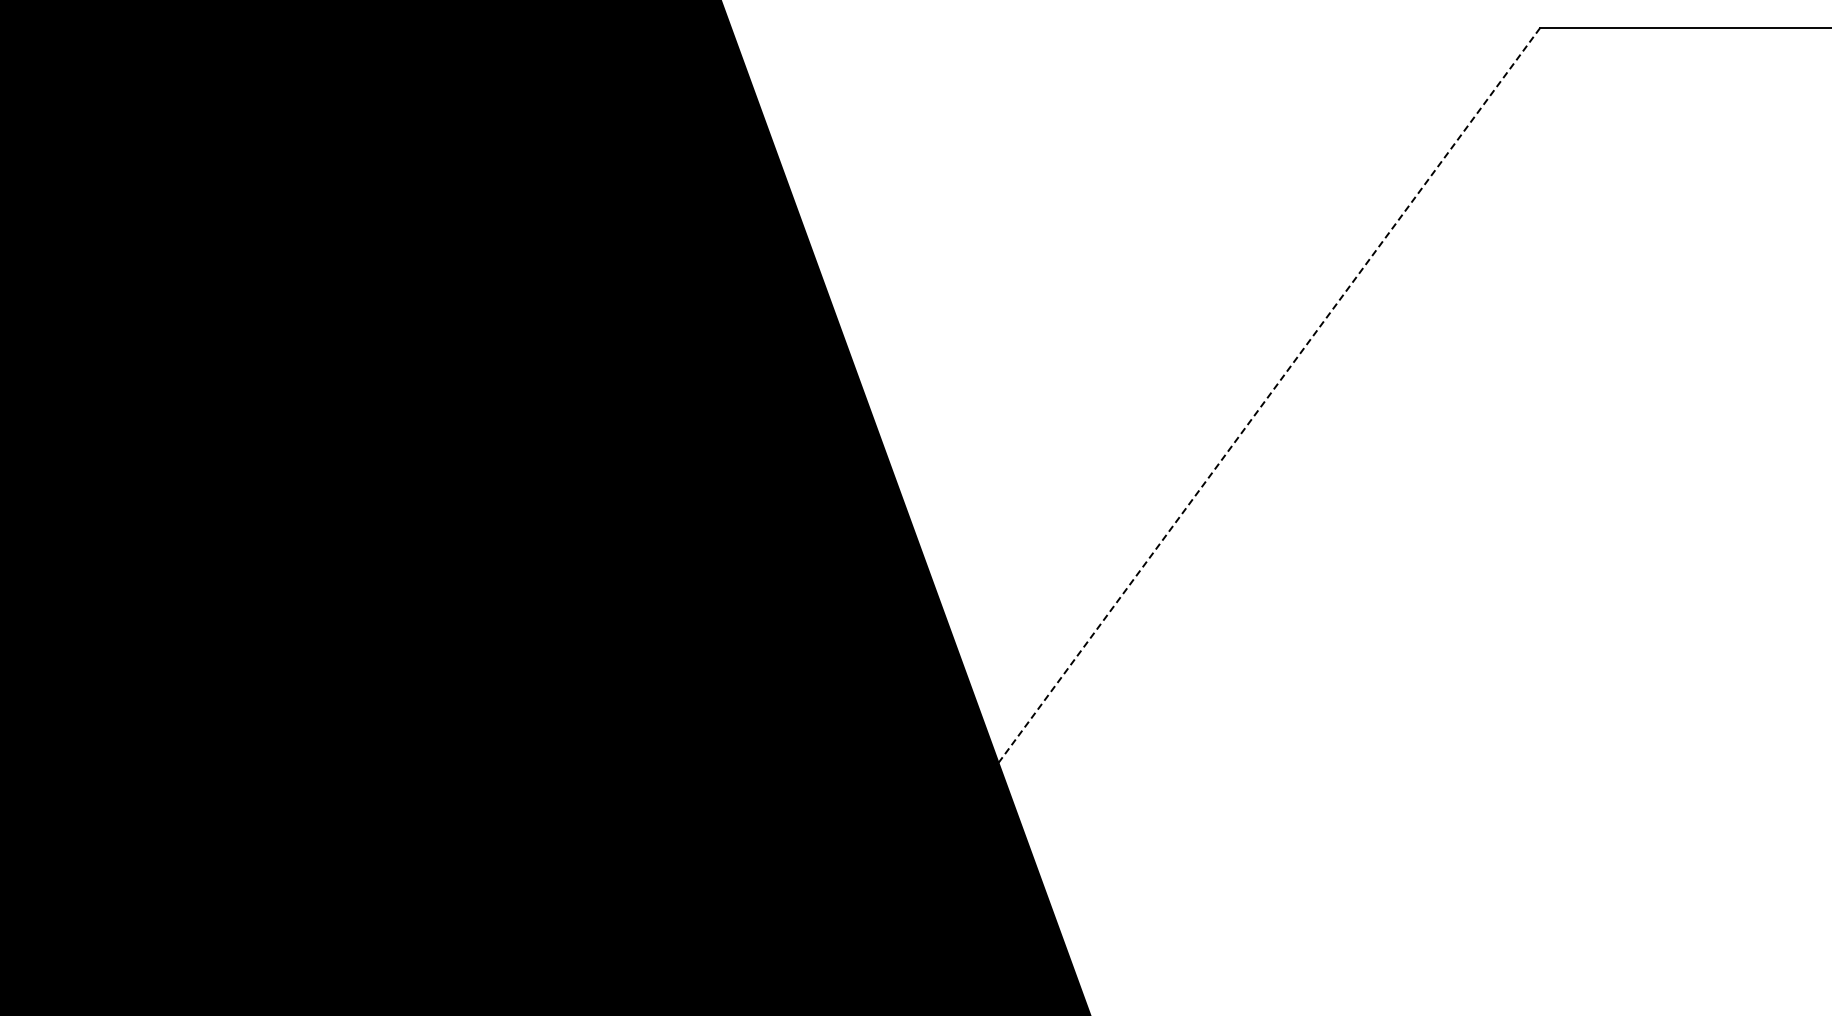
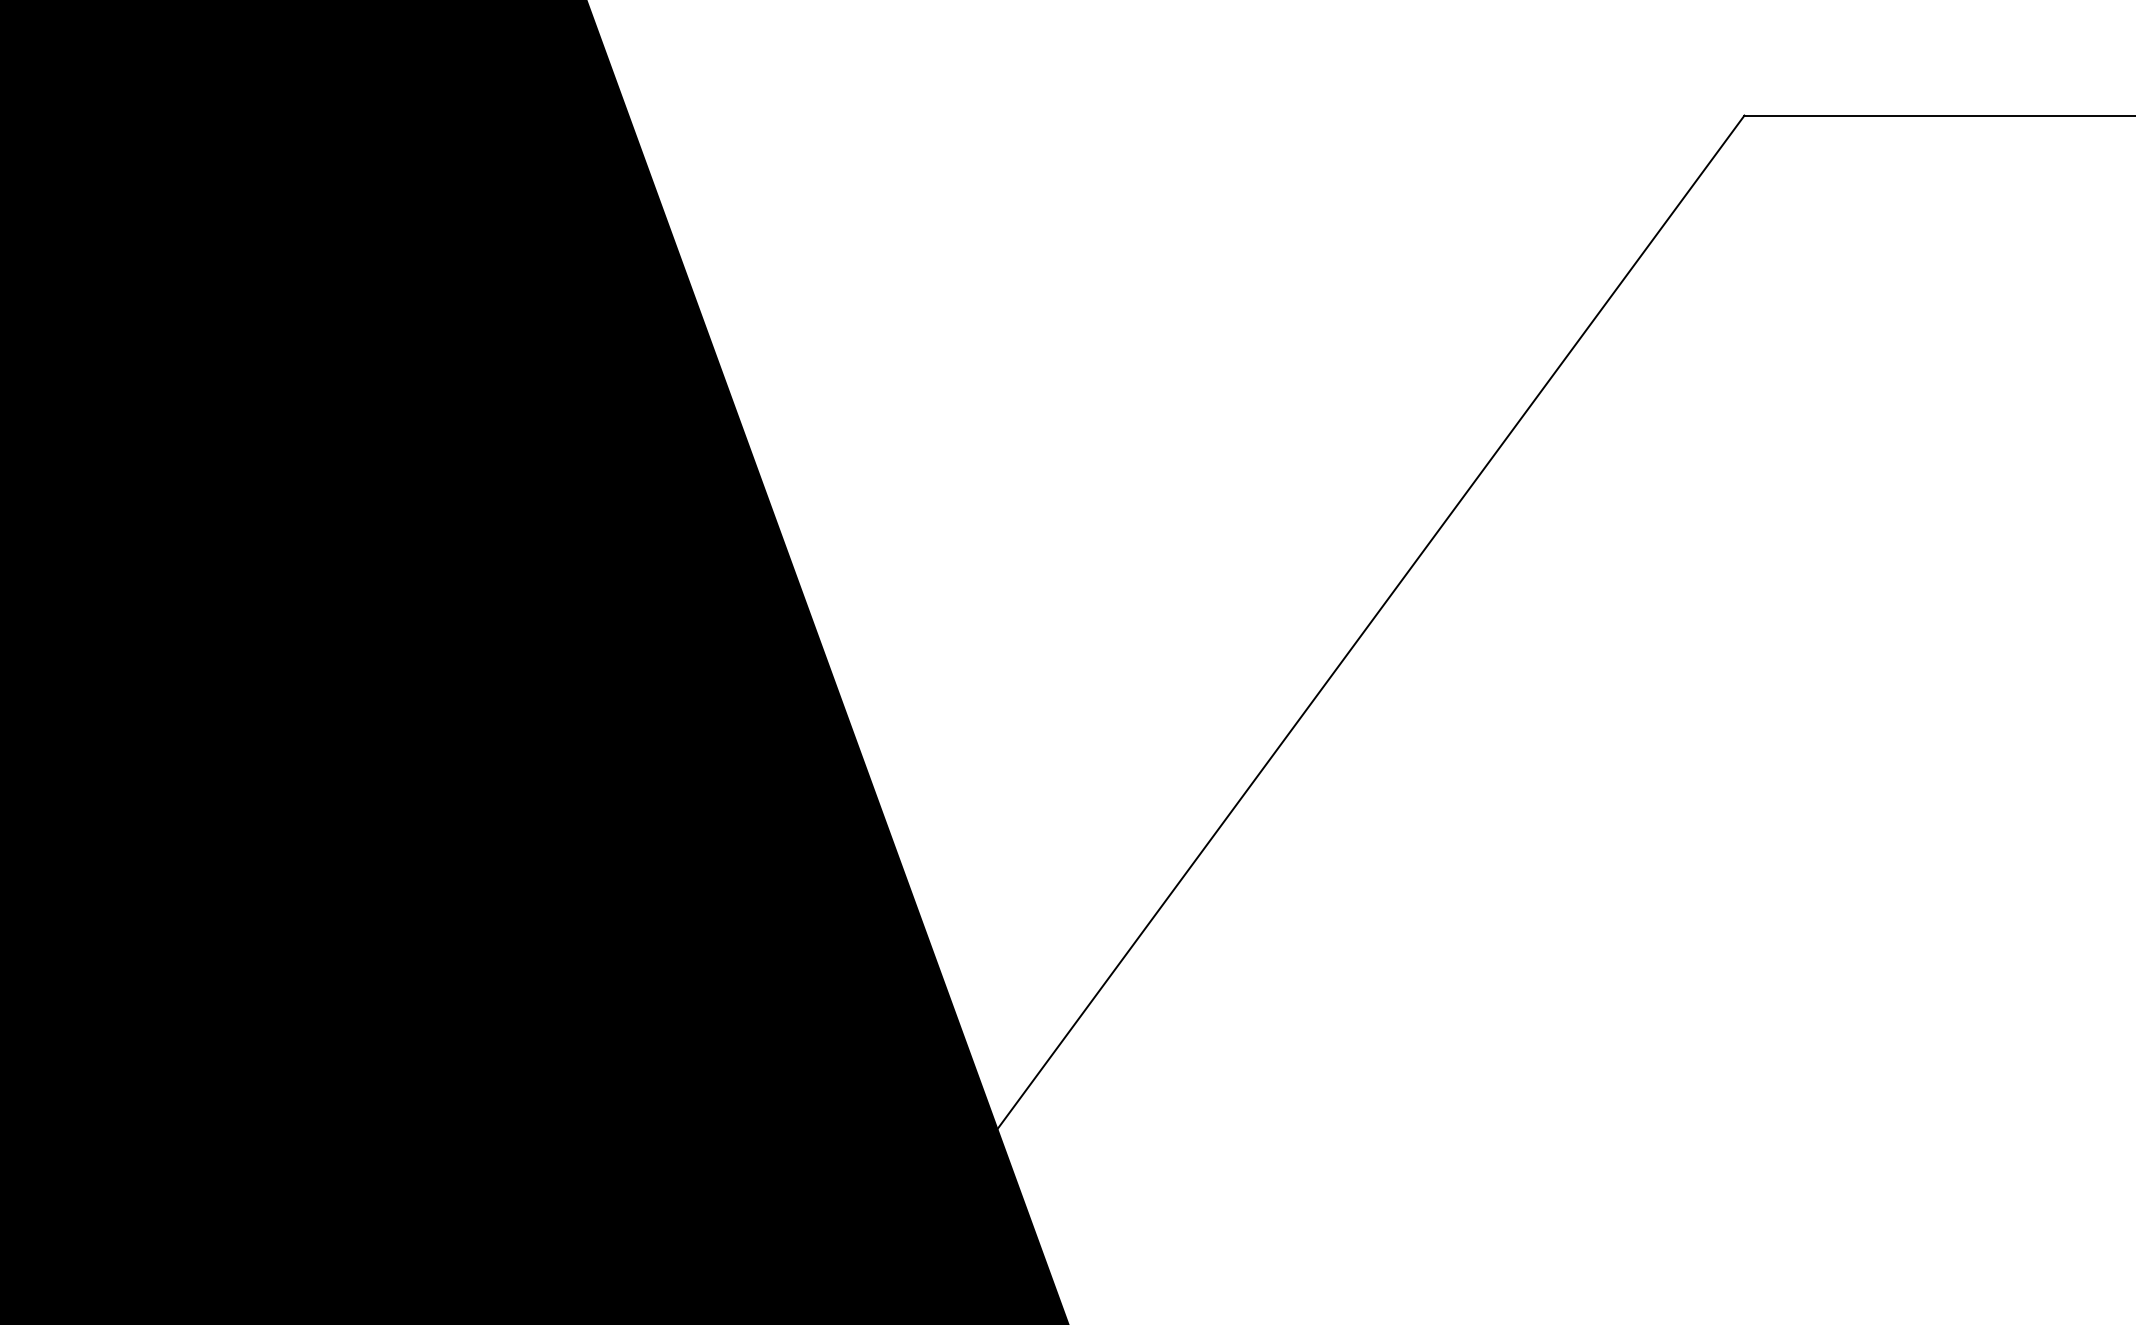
line: (1269, 395) -> (1371, 622), dashed -> solid

